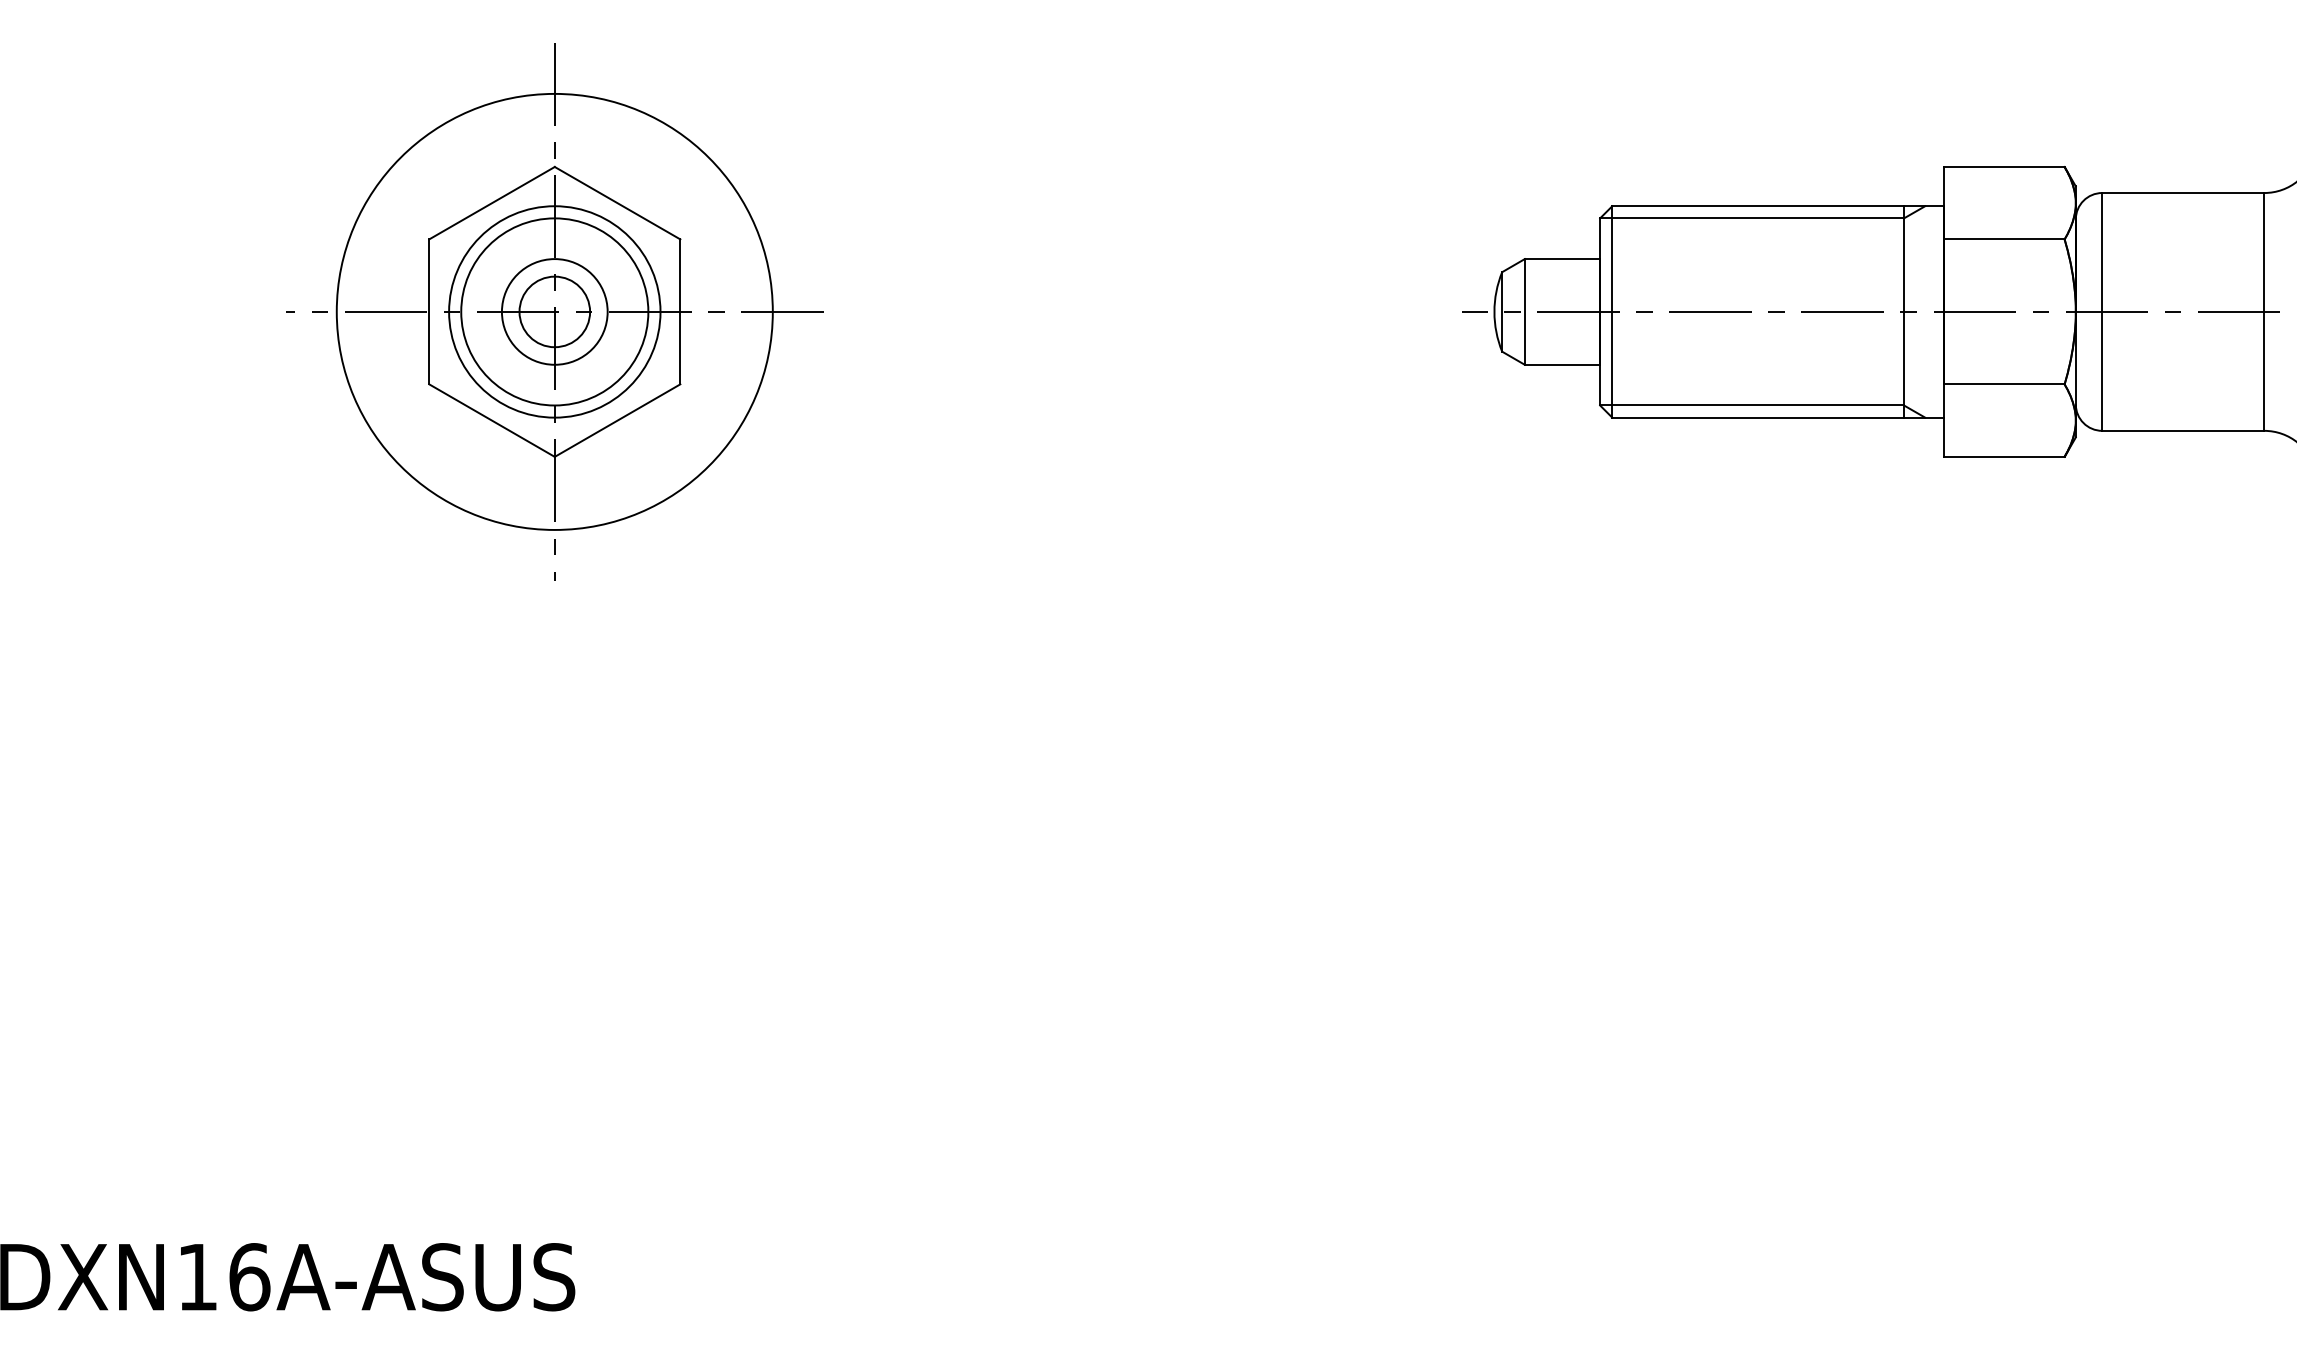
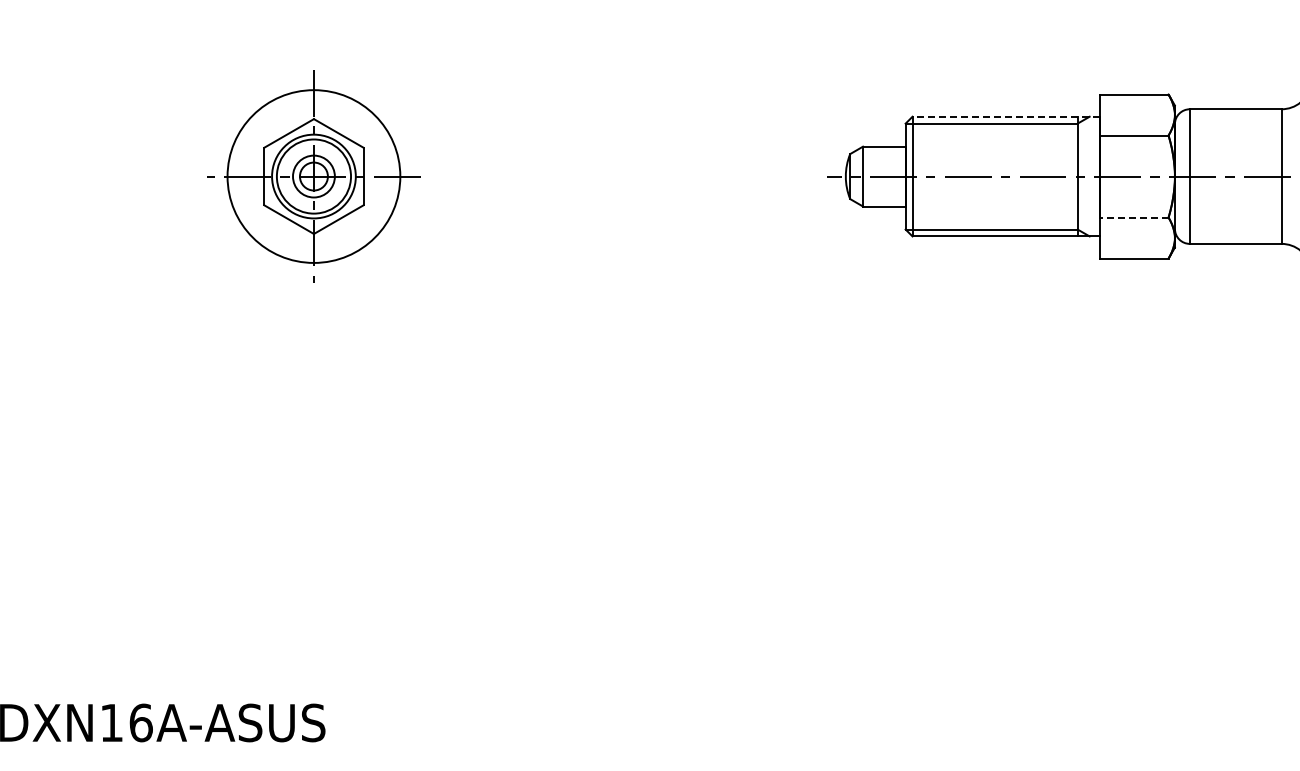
line: (1778, 205) -> (1006, 116), solid -> dashed
part: (554, 311) -> (313, 176), size x0.7
line: (2002, 384) -> (1133, 217), solid -> dashed

